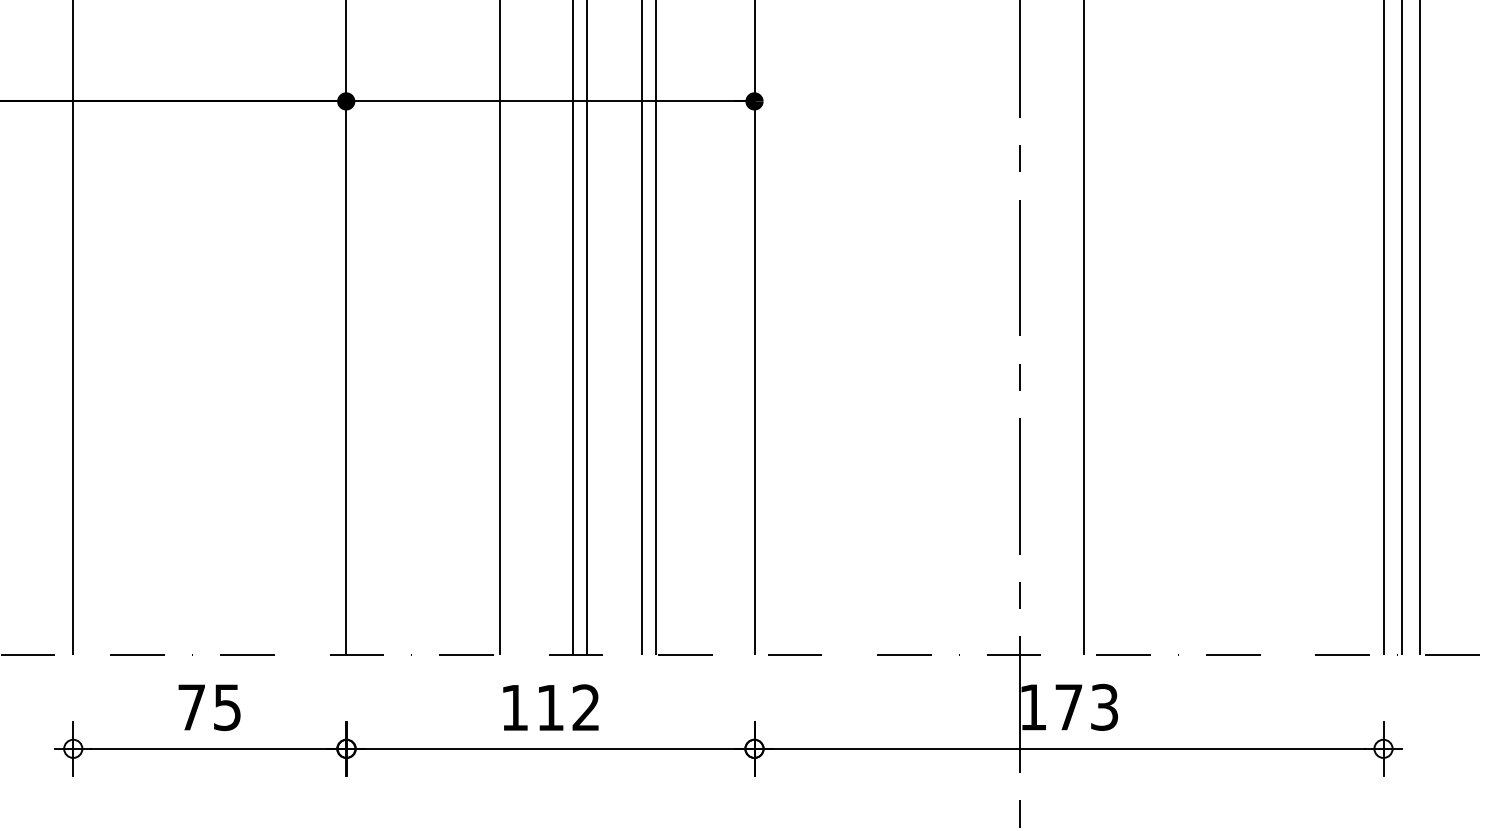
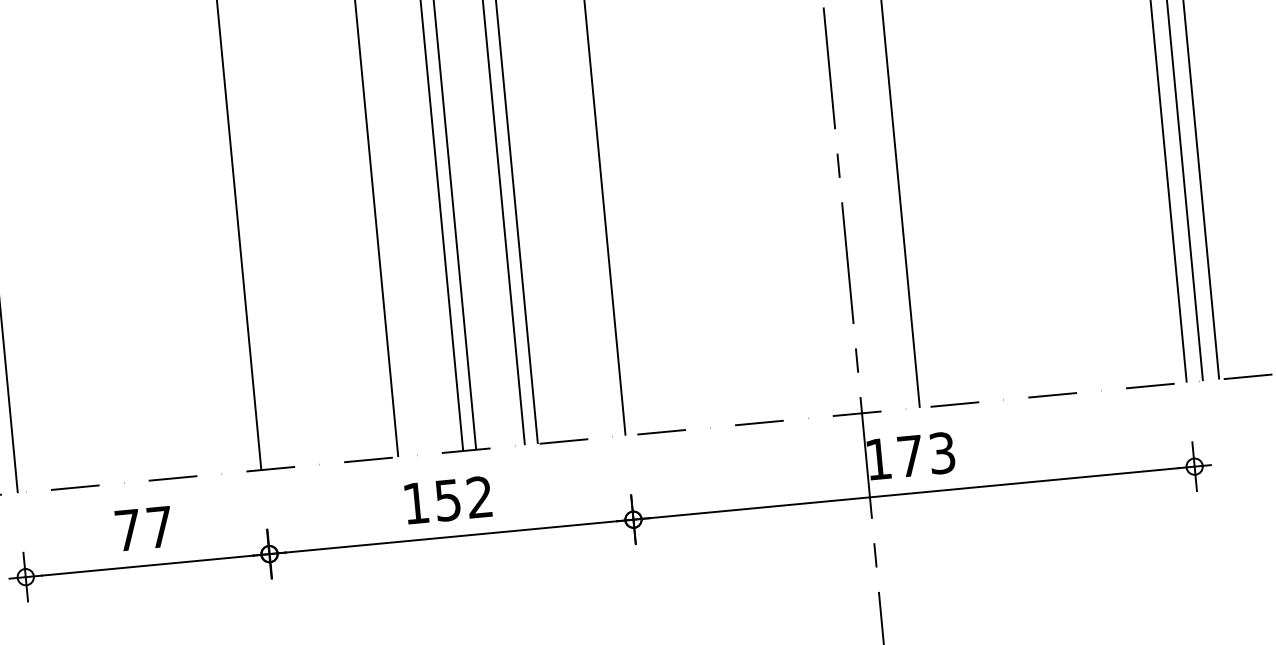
text: (227, 707) -> (159, 527), 75 -> 77
text: (550, 708) -> (448, 500), 112 -> 152

